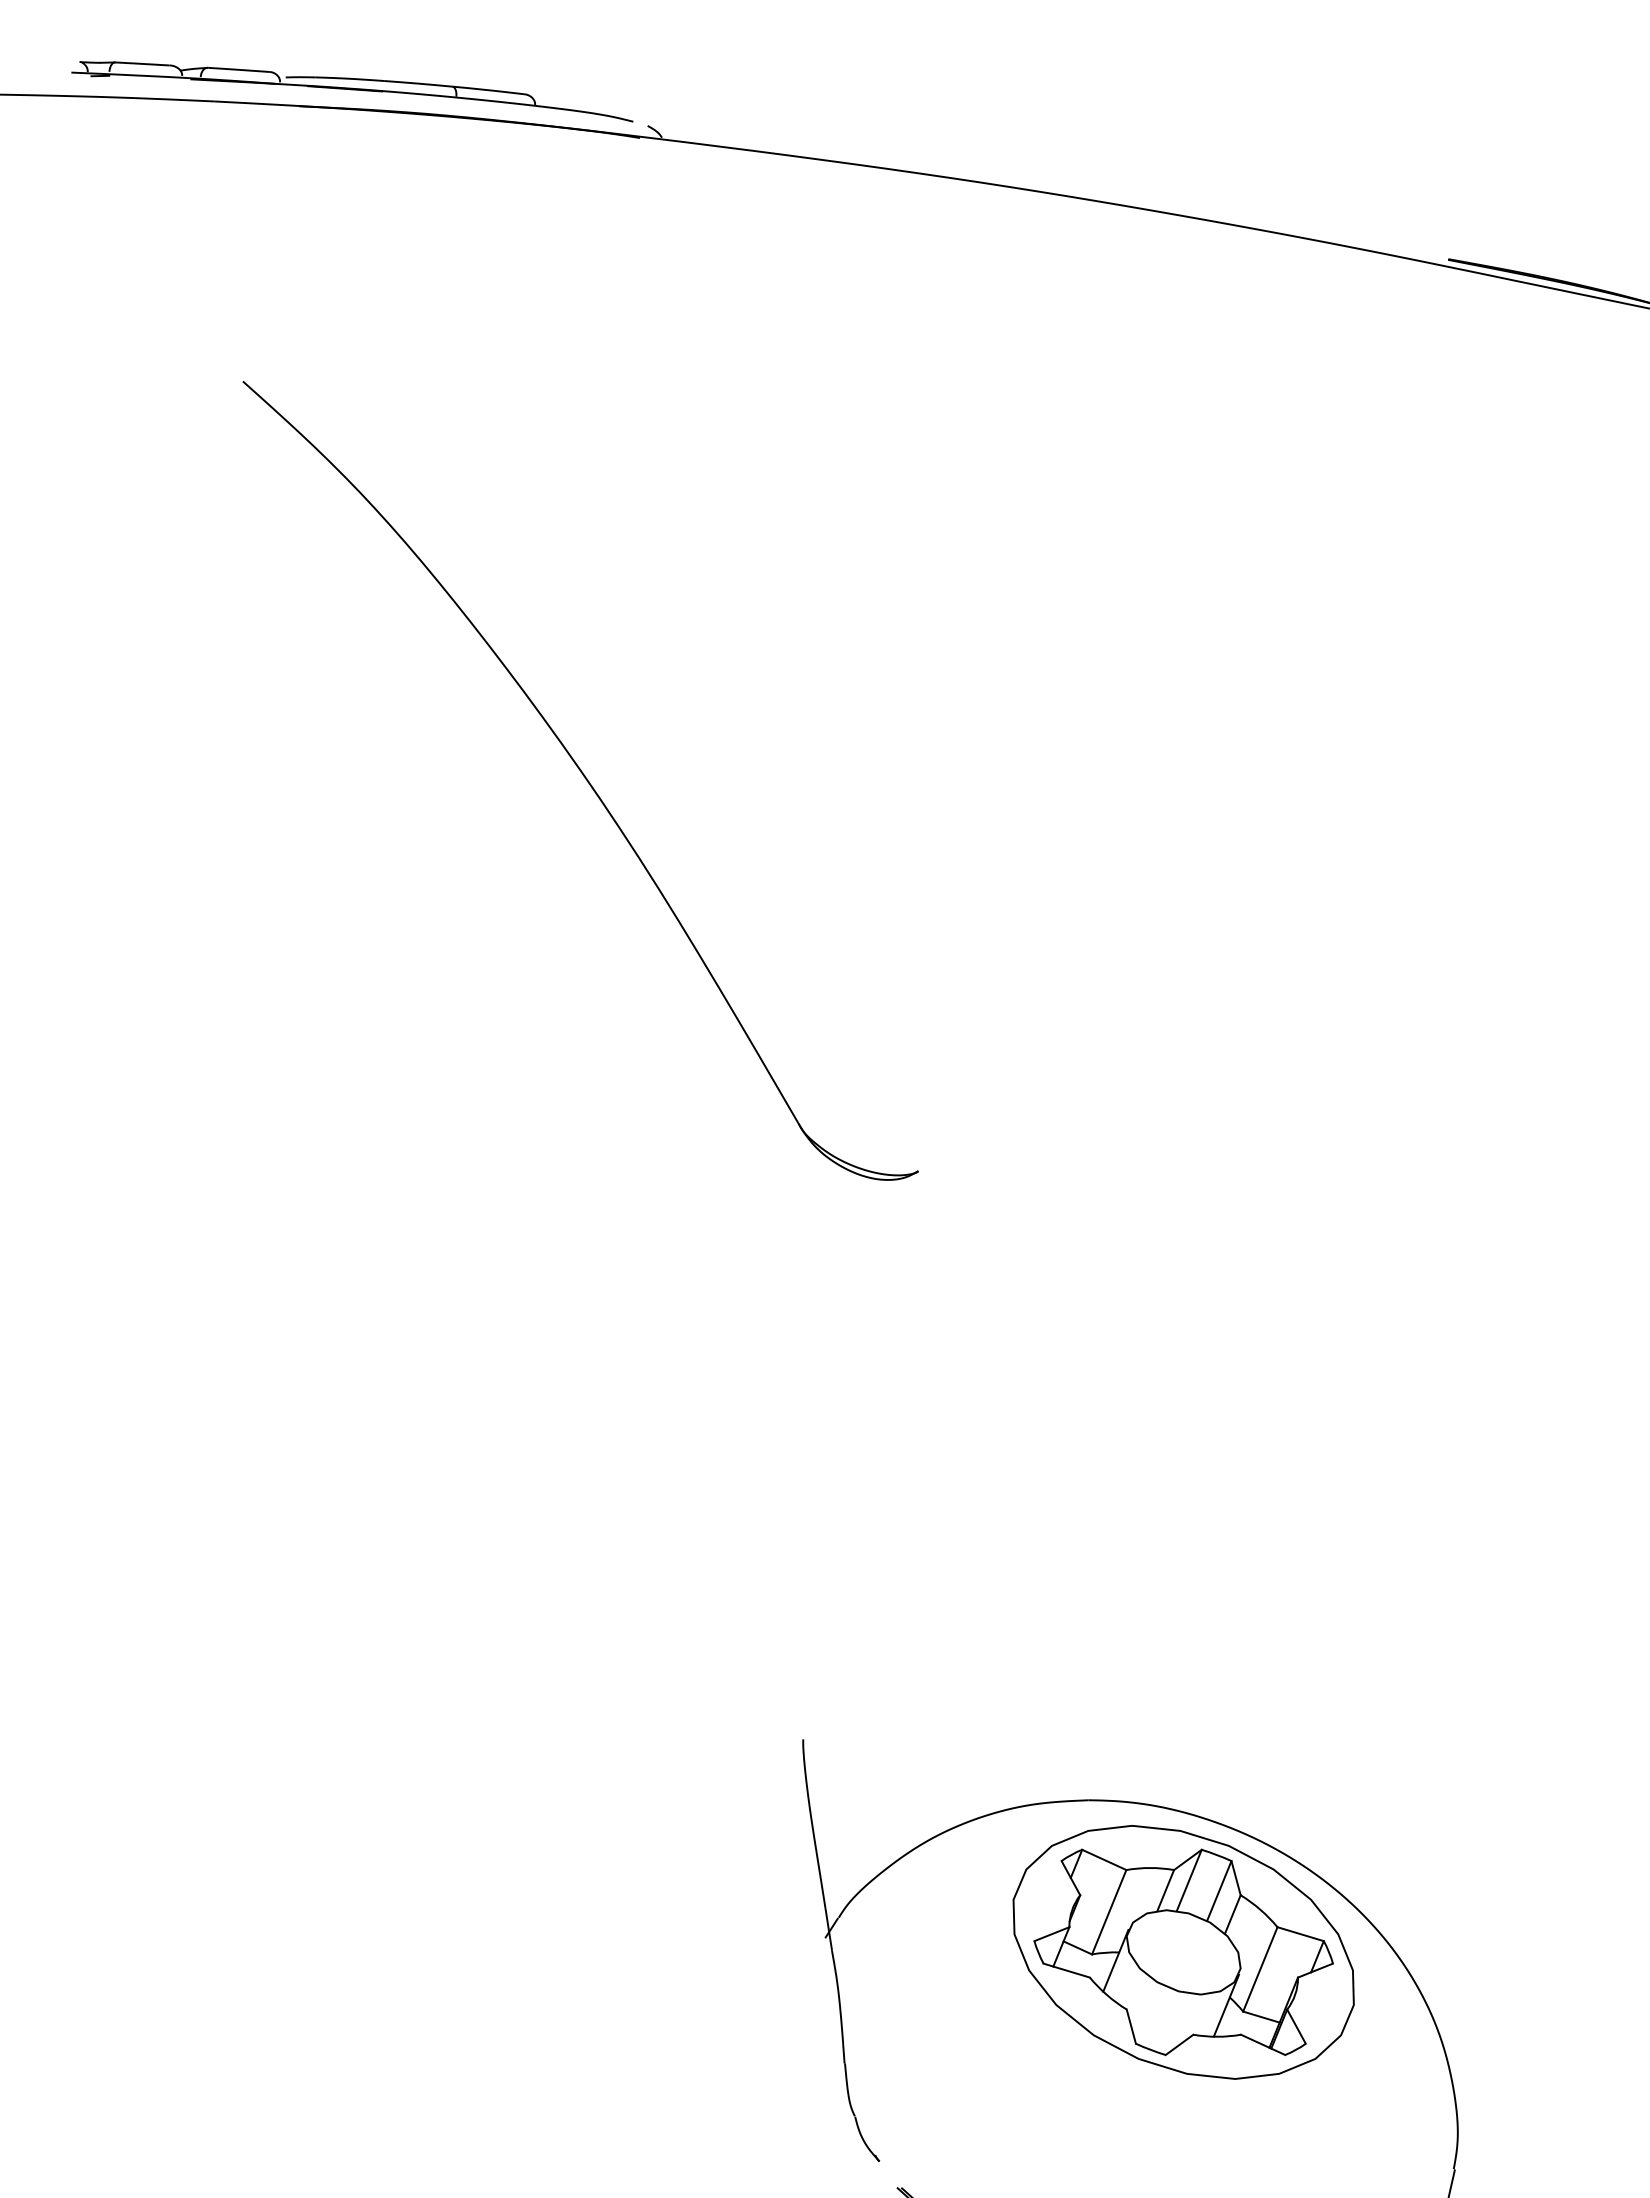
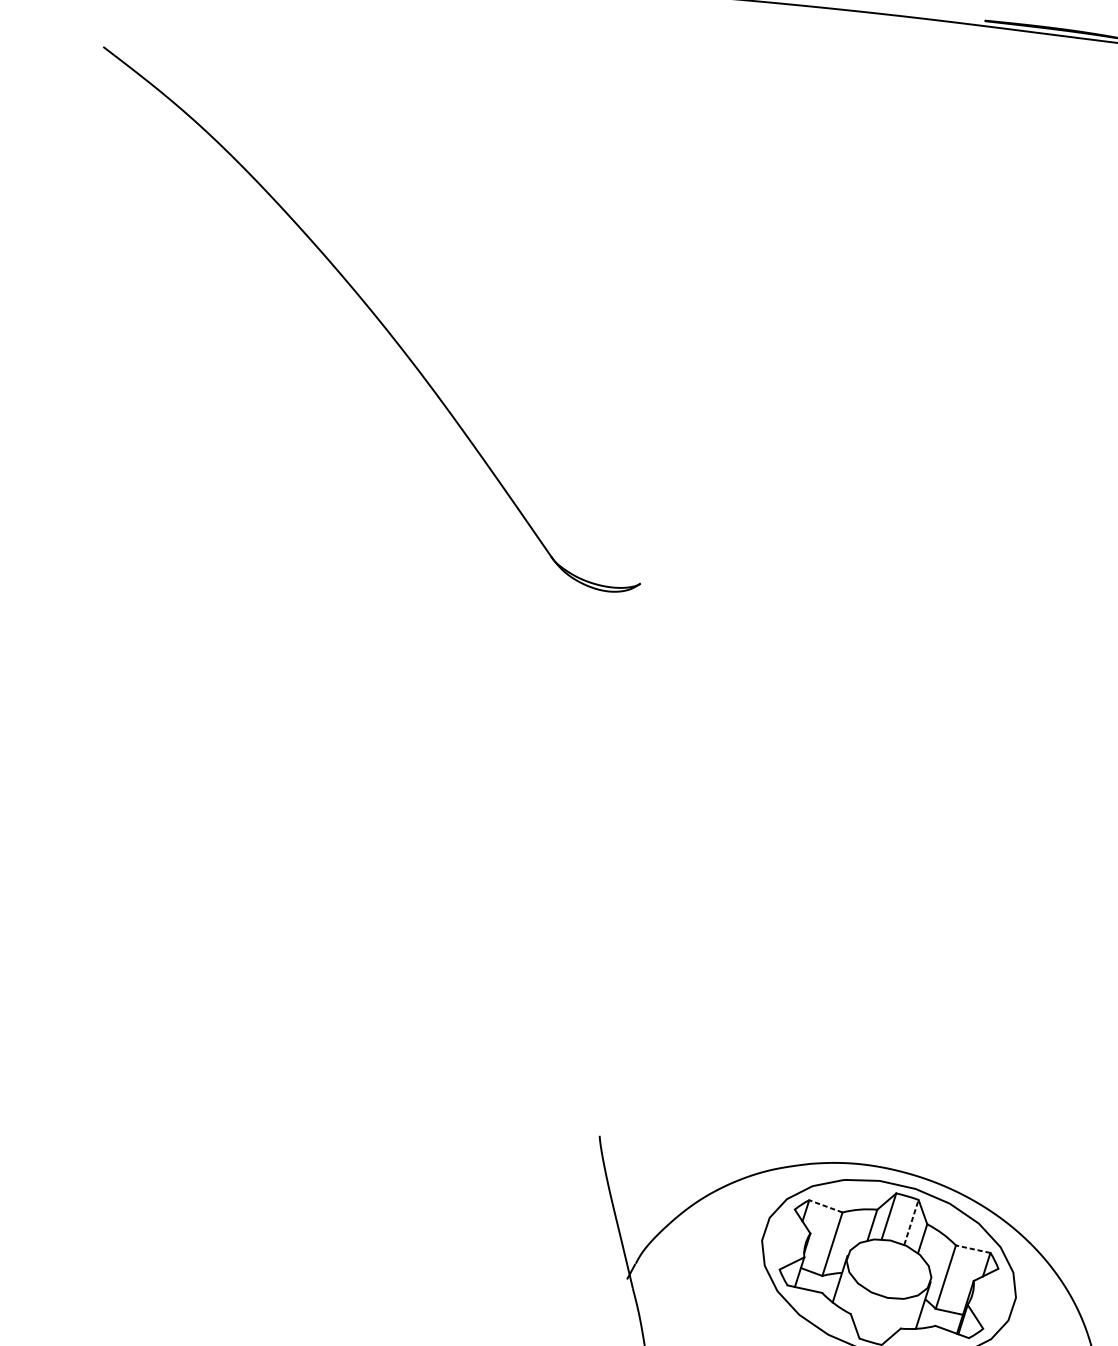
part: (580, 780) -> (372, 318), moved
line: (1103, 1859) -> (825, 1206), solid -> dashed
line: (1219, 1890) -> (911, 1222), solid -> dashed
line: (1300, 1934) -> (973, 1249), solid -> dashed

